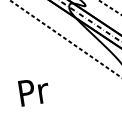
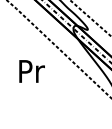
text: (33, 91) -> (31, 71), moved

